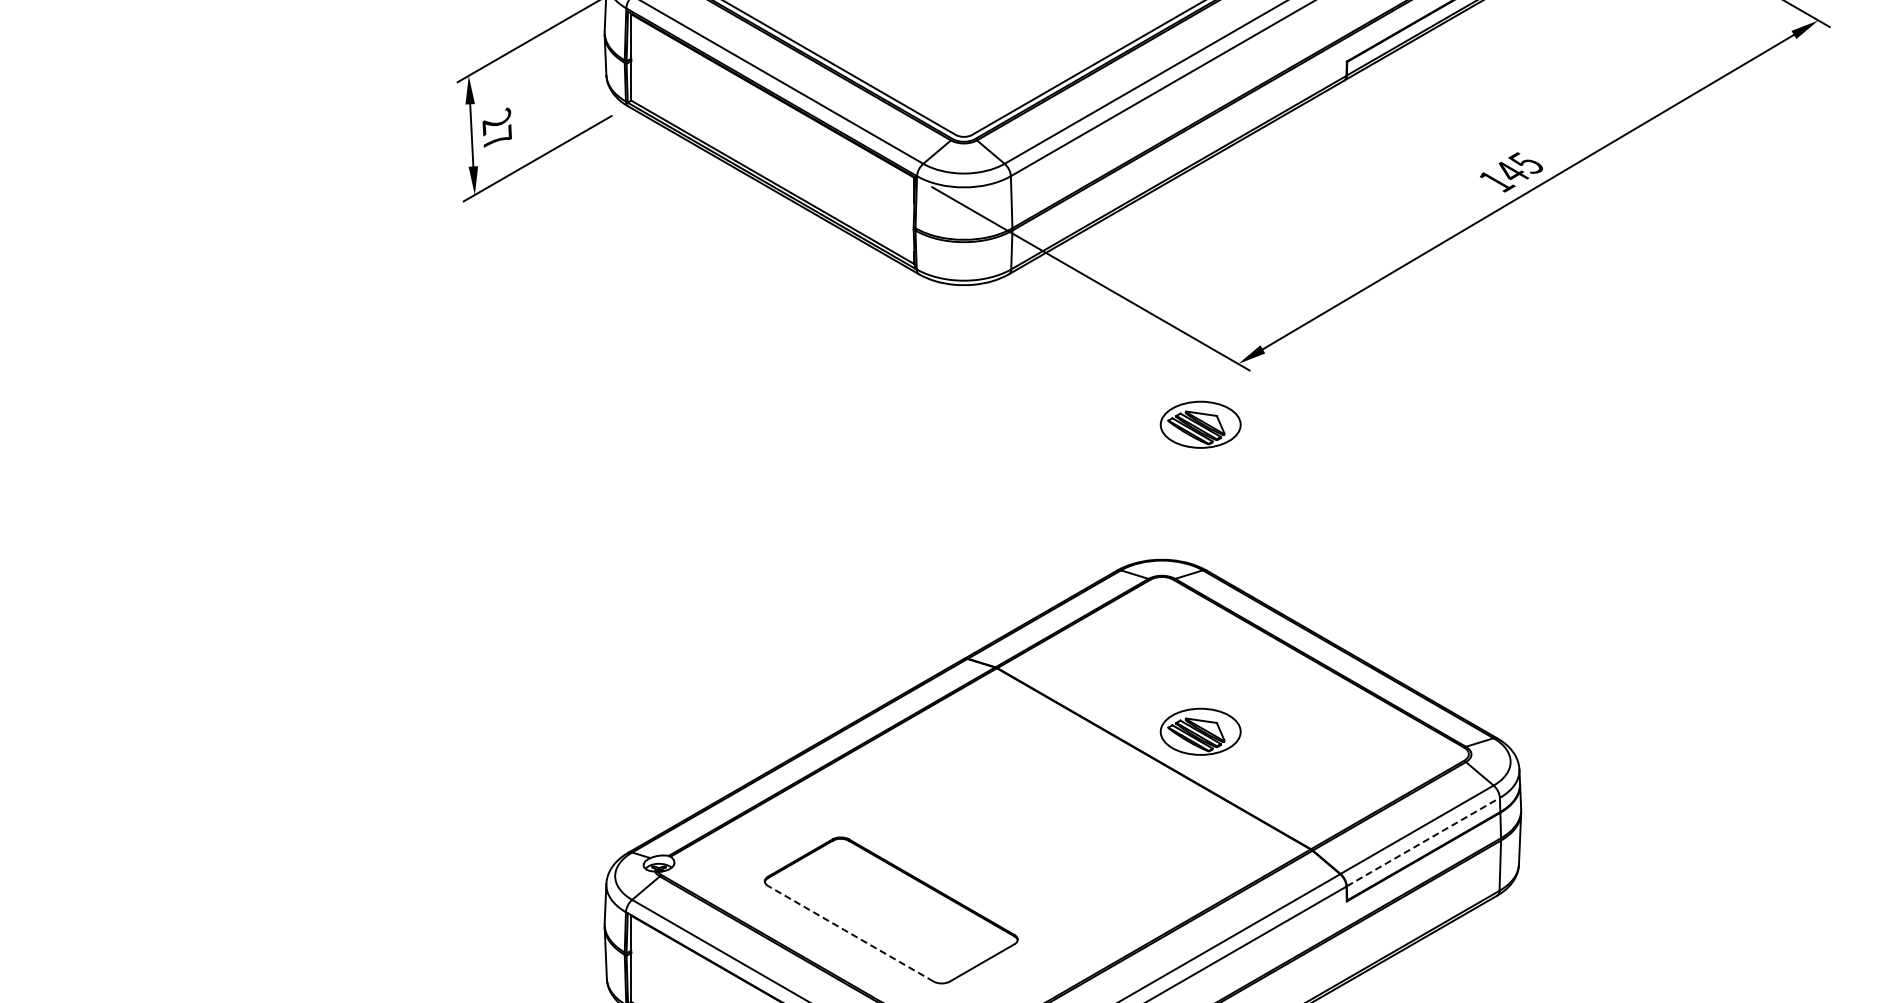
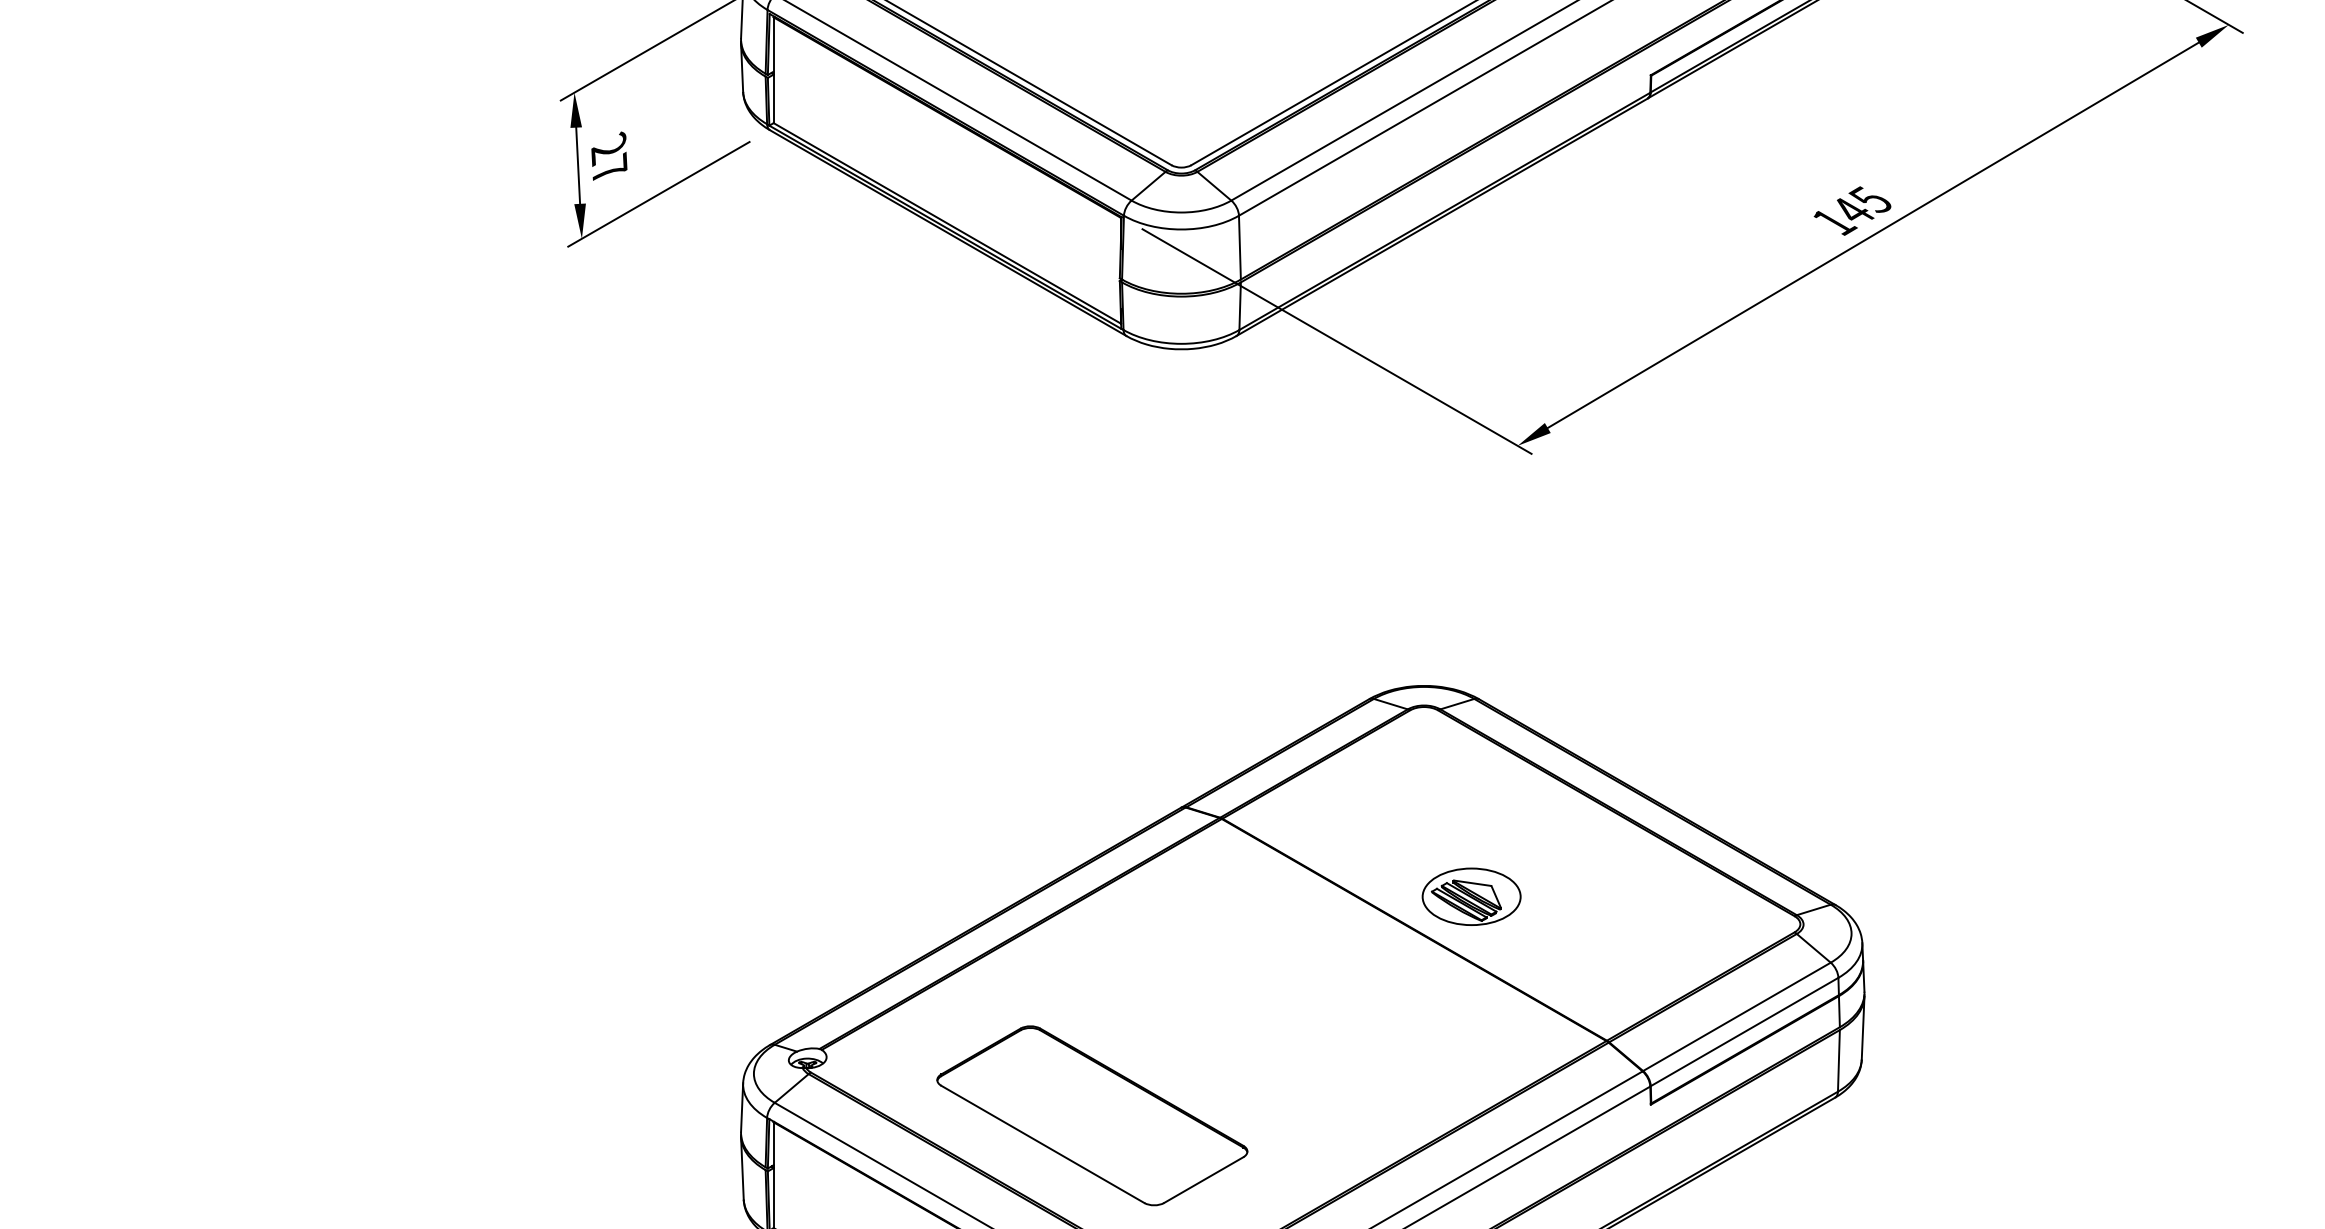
part: (1200, 424) -> (1471, 520), removed
line: (1423, 841) -> (1744, 1031), dashed -> solid
line: (850, 933) -> (1042, 1144), dashed -> solid

